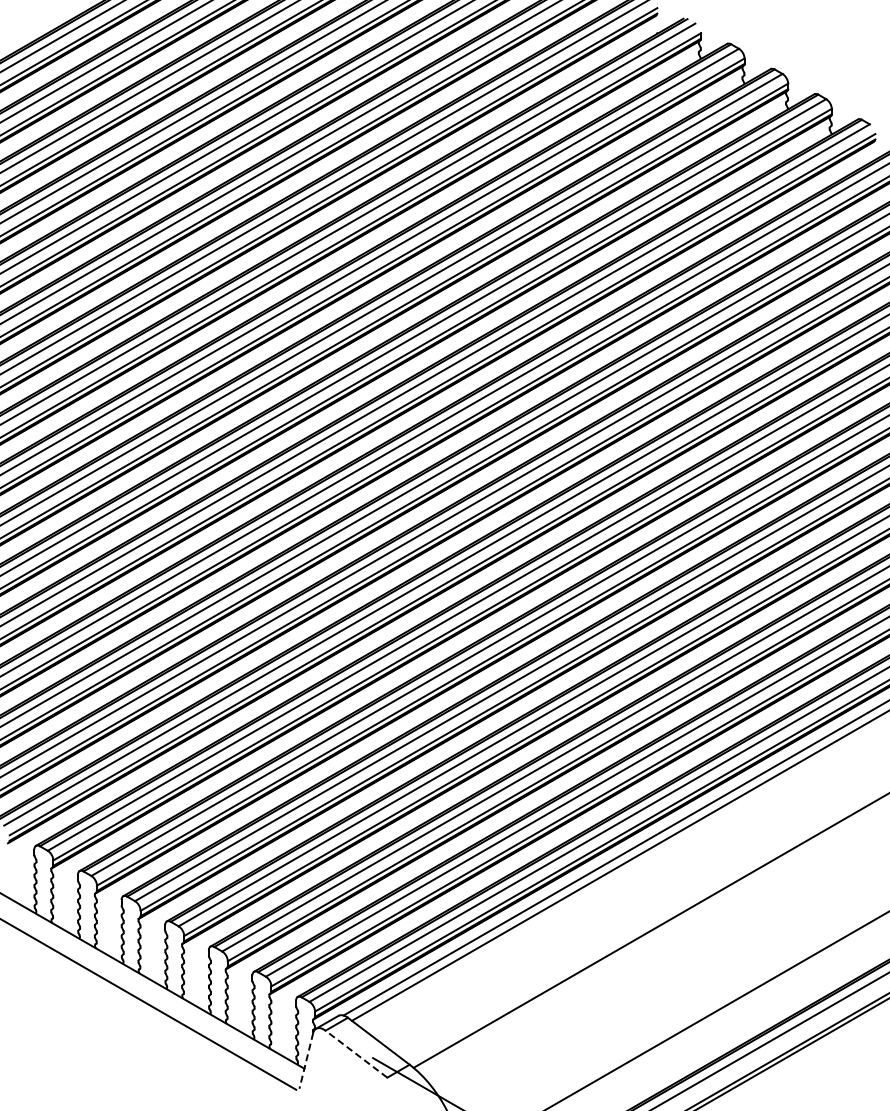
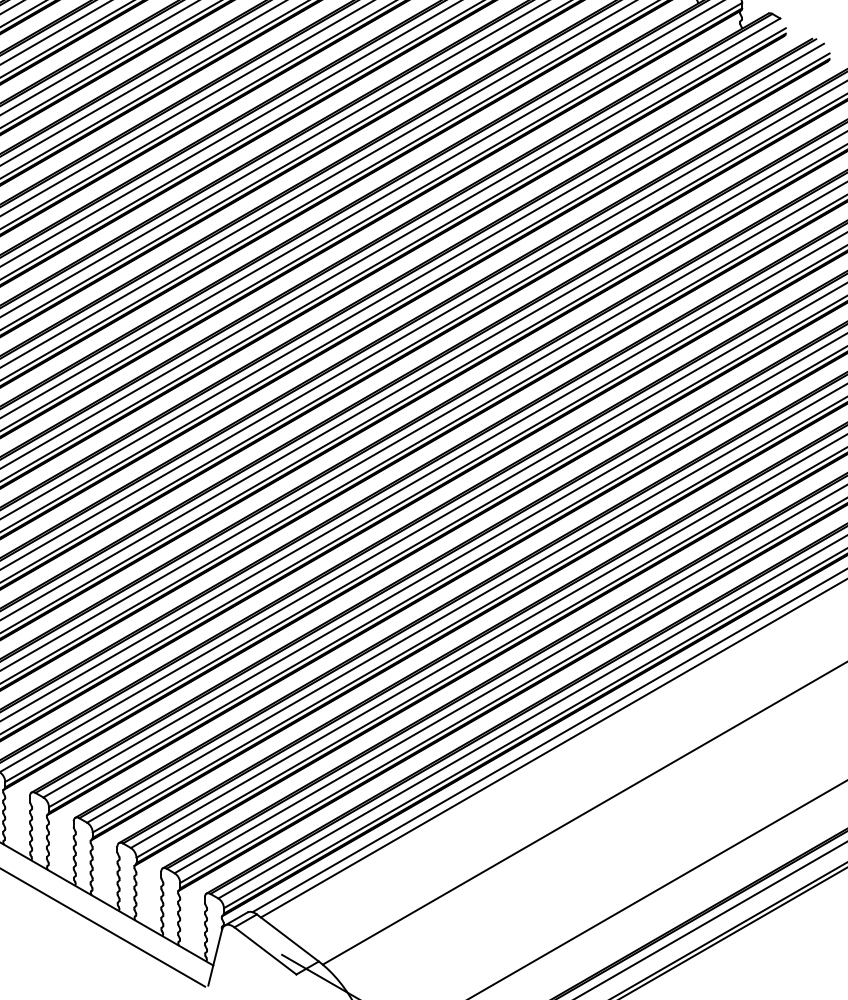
line: (356, 1054) -> (265, 951), dashed -> solid
line: (306, 1060) -> (215, 957), dashed -> solid

